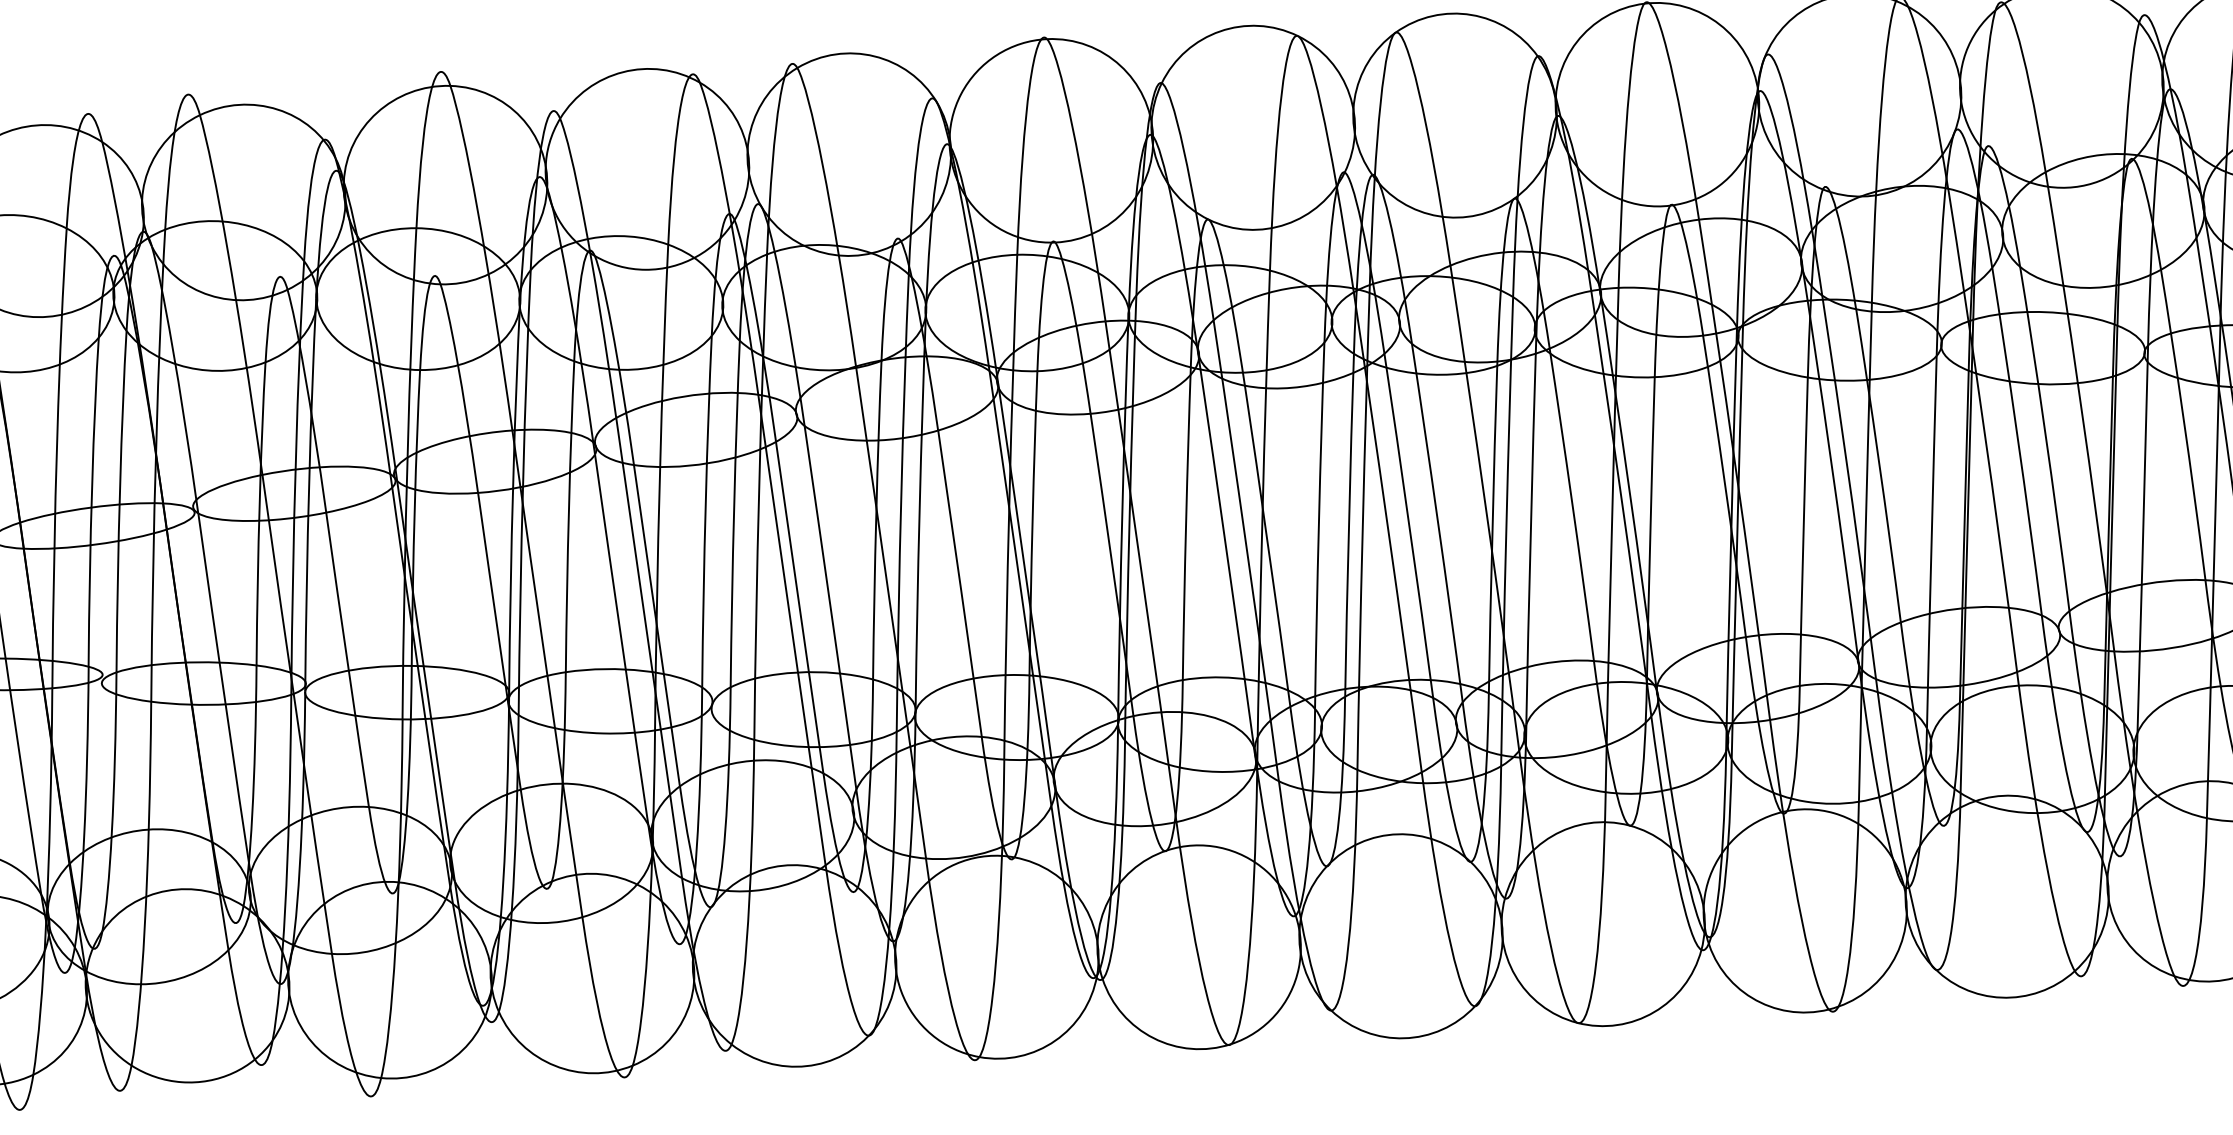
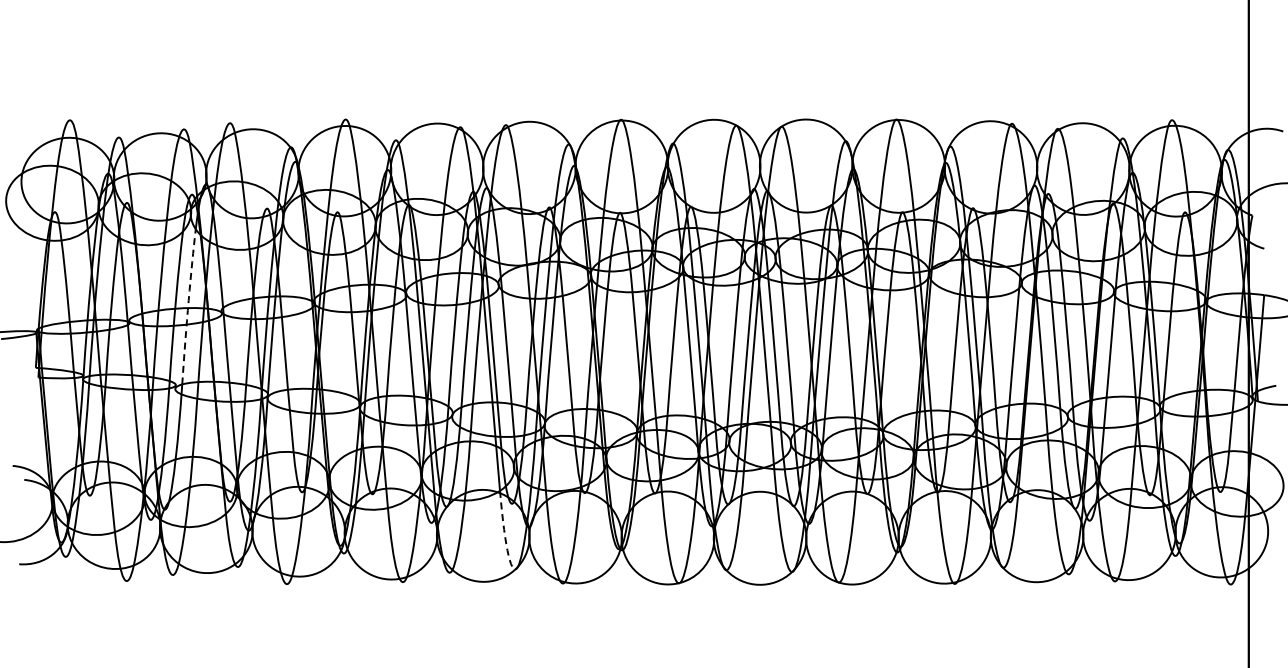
arc: (119, 494) -> (188, 303), solid -> dashed
arc: (843, 968) -> (505, 538), solid -> dashed

